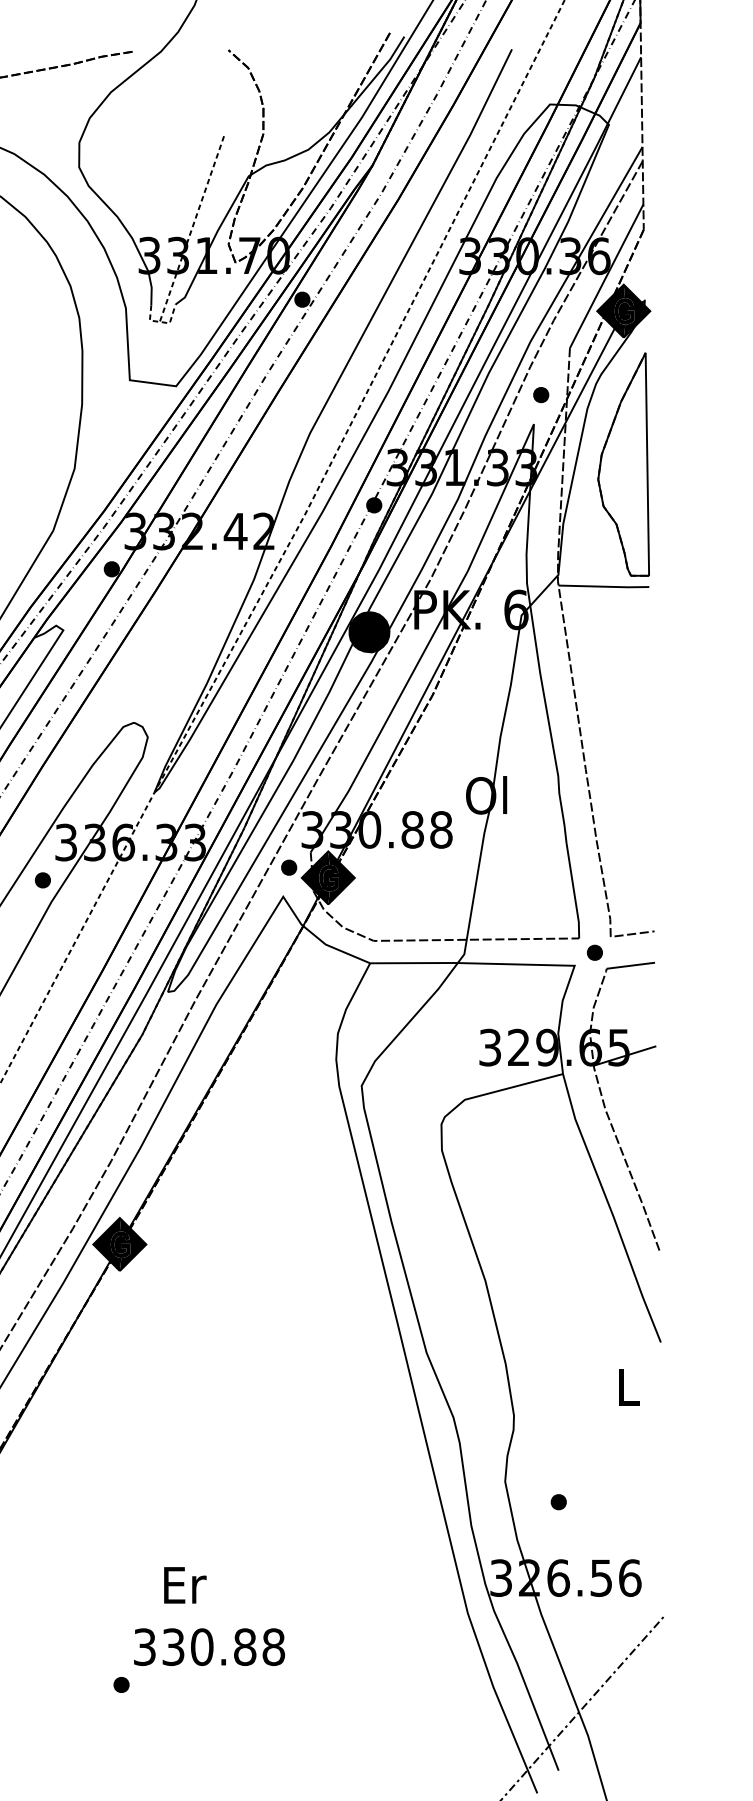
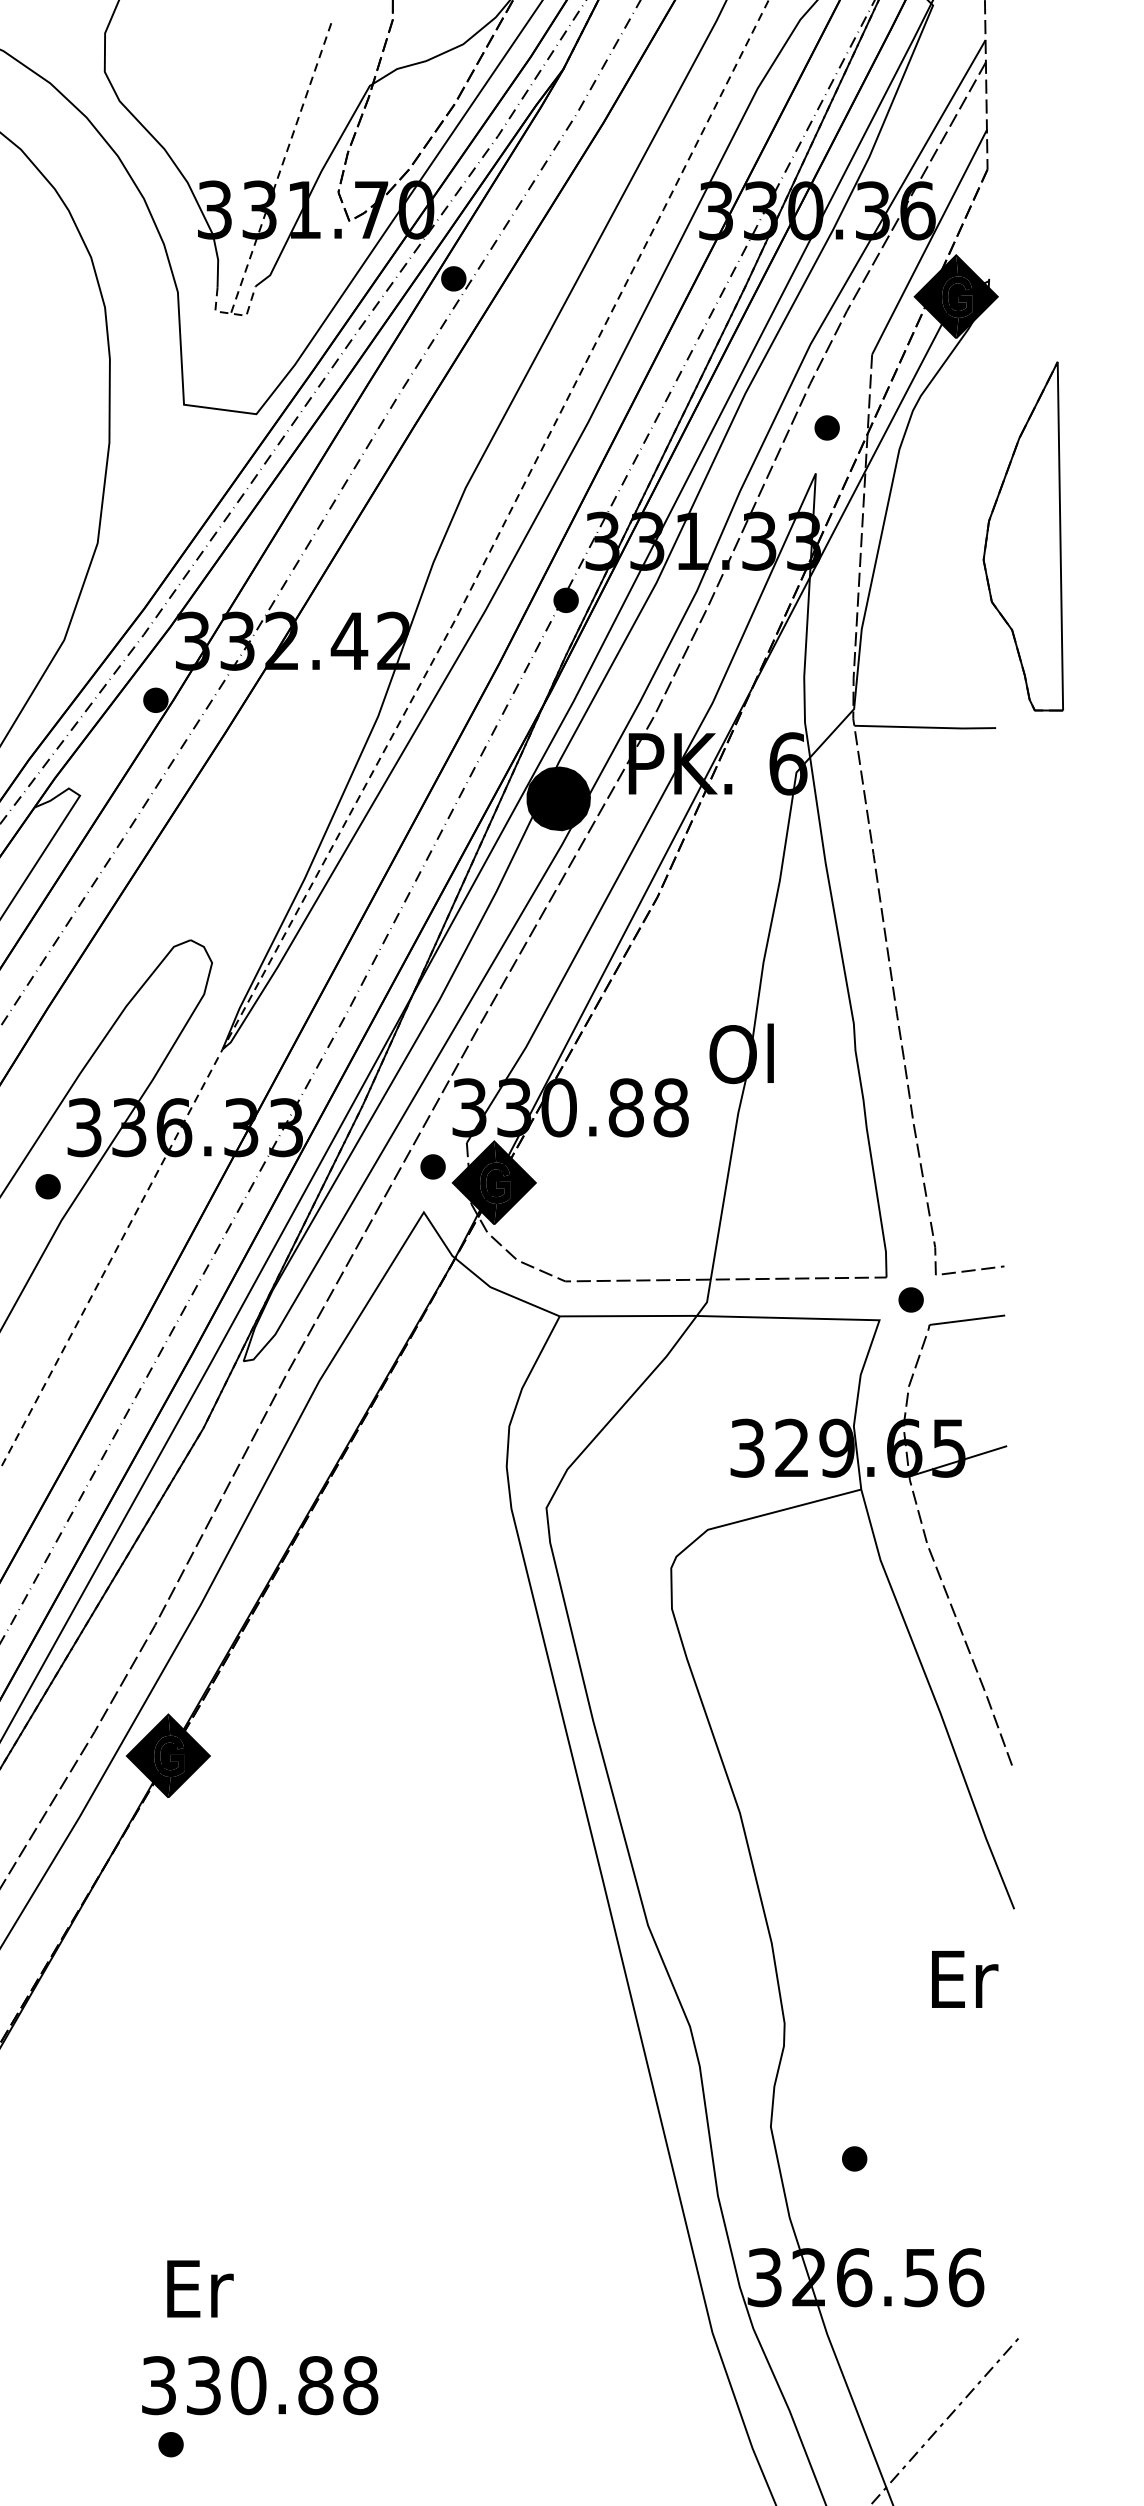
part: (623, 464) -> (1023, 536), moved
text: (629, 1387) -> (965, 1979), L -> Er
text: (185, 1585) -> (200, 2289), moved
text: (209, 1646) -> (260, 2384), moved

